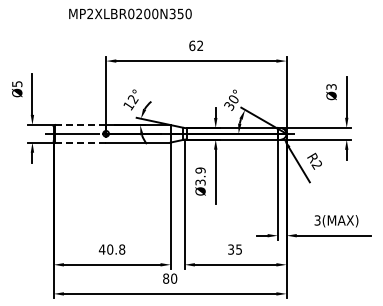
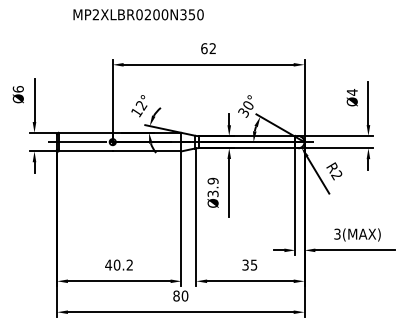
text: (17, 84) -> (18, 89), Ø5 -> Ø6
text: (331, 86) -> (352, 91), Ø3 -> Ø4
line: (80, 125) -> (85, 133), dashed -> solid
line: (81, 142) -> (86, 151), dashed -> solid
text: (122, 249) -> (130, 265), 40.8 -> 40.2

